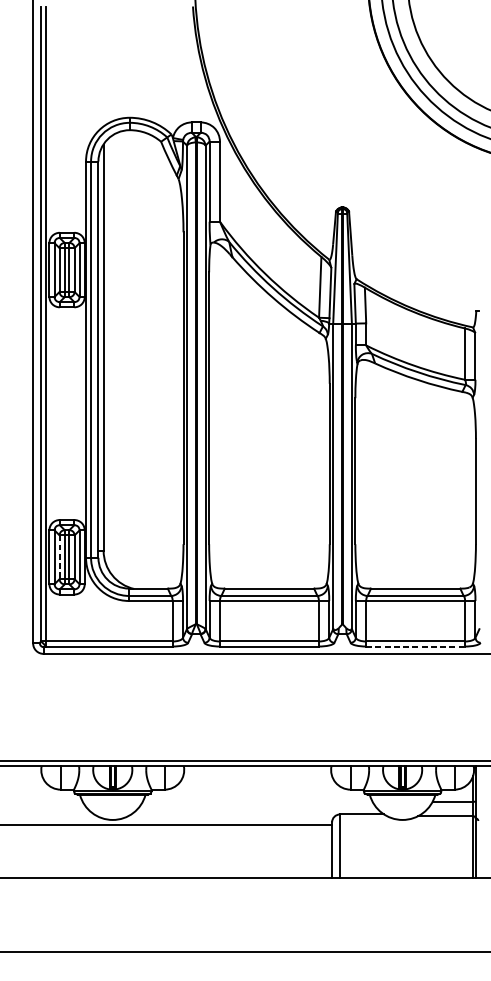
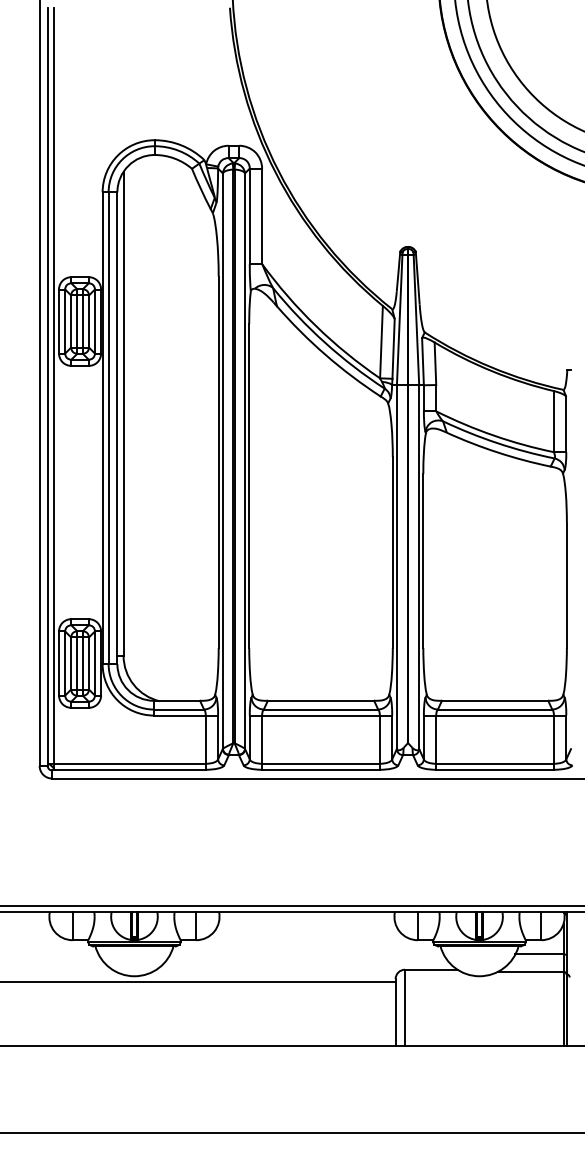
line: (59, 558) -> (71, 664), dashed -> solid
line: (415, 646) -> (495, 769), dashed -> solid

